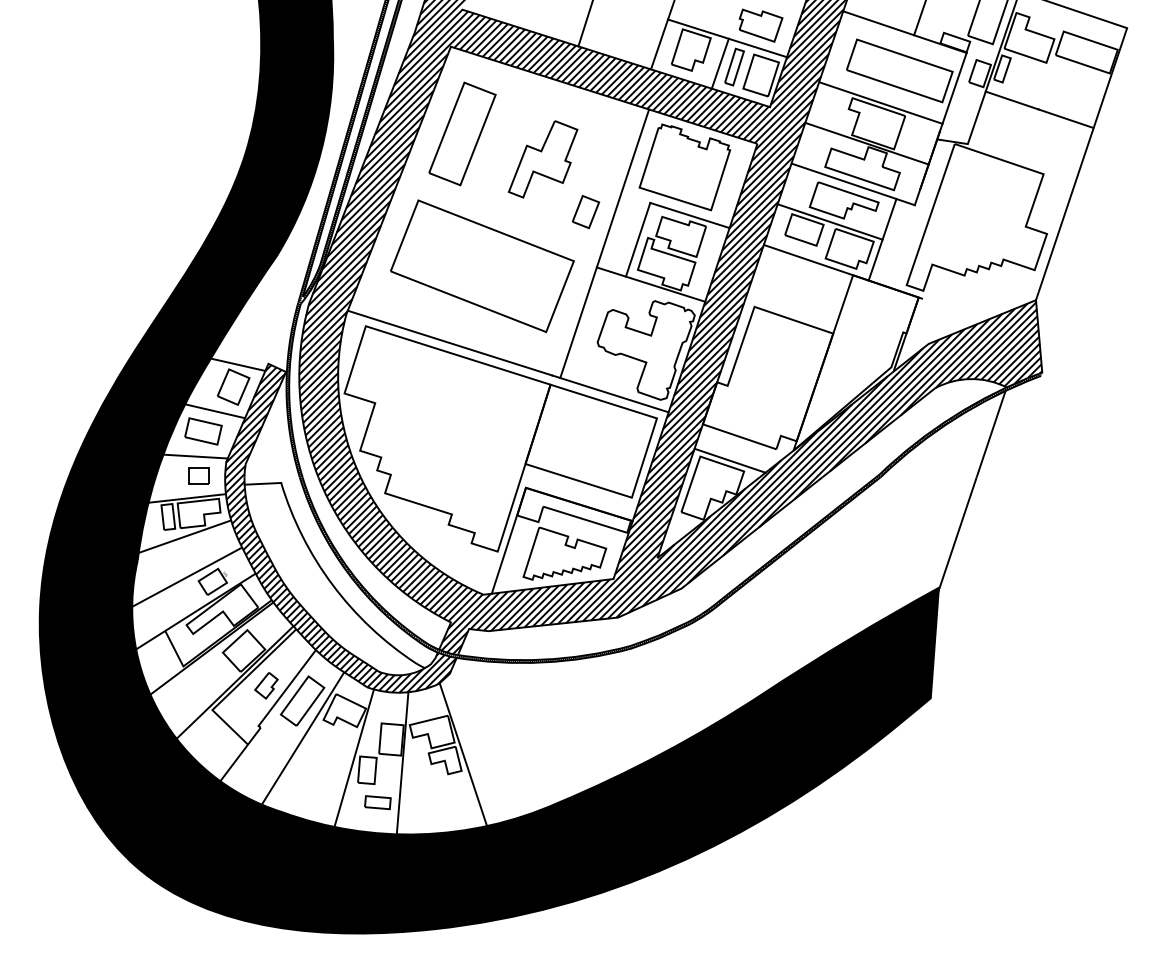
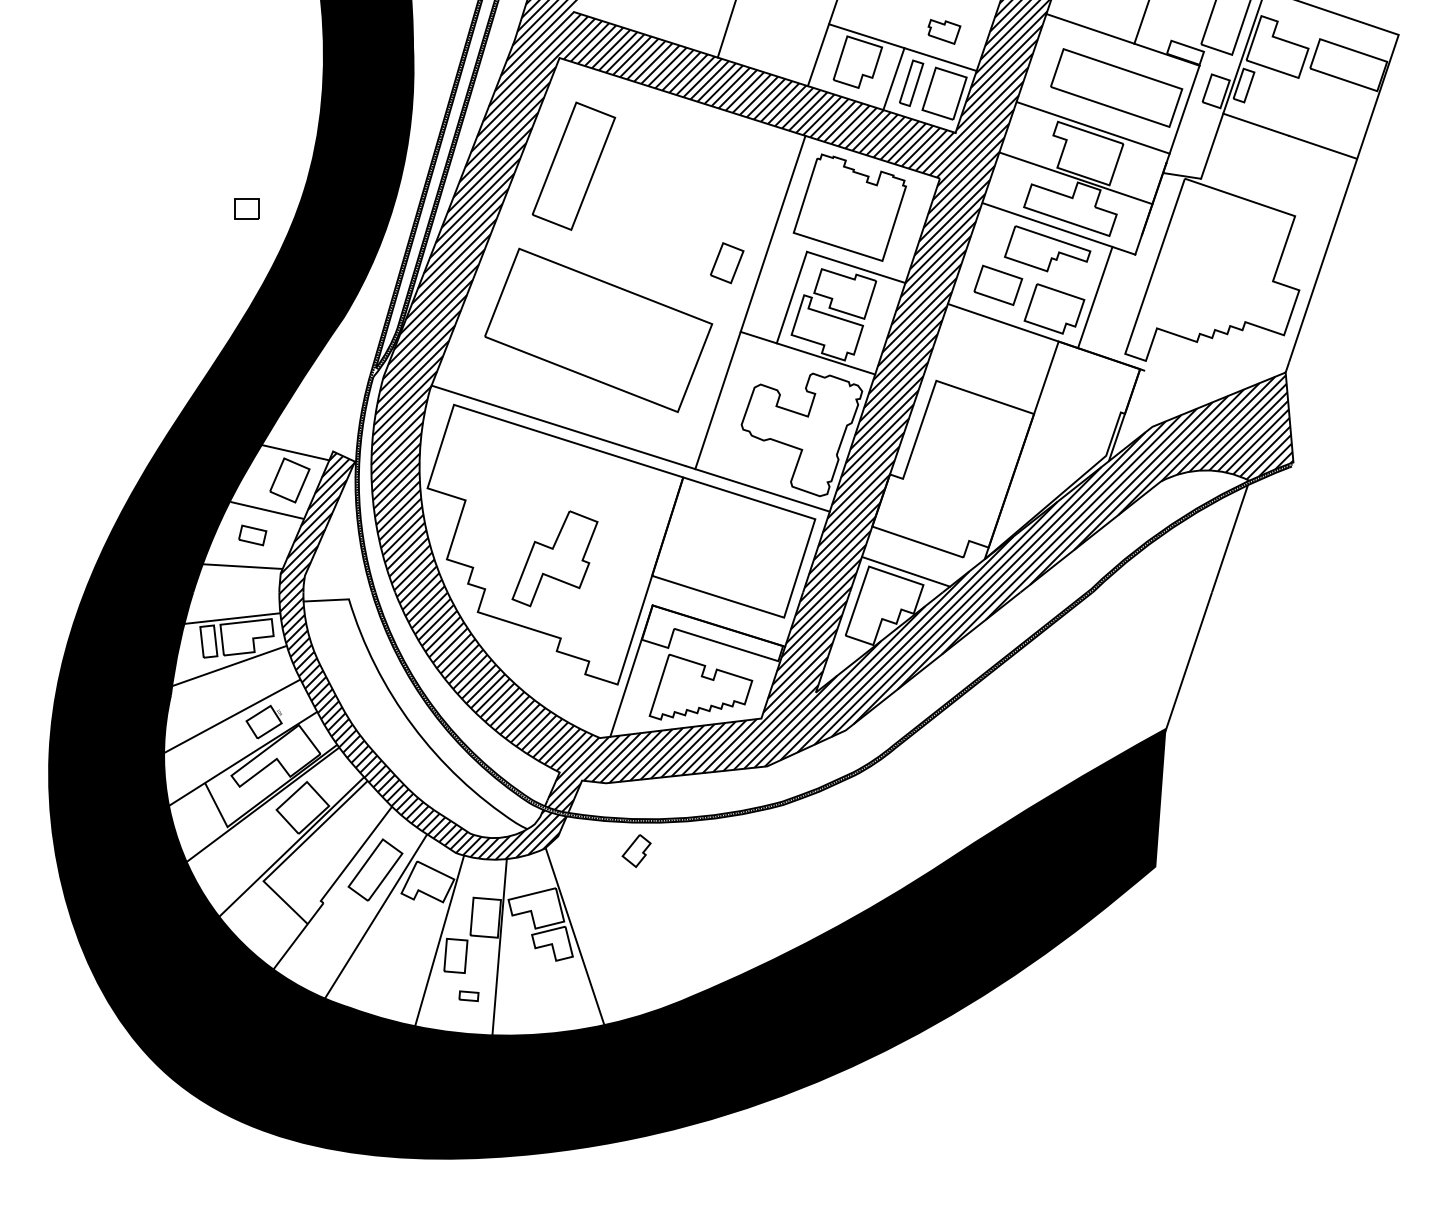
part: (761, 25) -> (944, 31), size x0.6
part: (542, 159) -> (554, 558), moved
line: (830, 222) -> (1030, 275), removed
part: (203, 431) -> (252, 535), size x0.6
part: (198, 475) -> (246, 208), moved
part: (266, 686) -> (636, 851), moved
part: (377, 802) -> (468, 996), size x0.6

